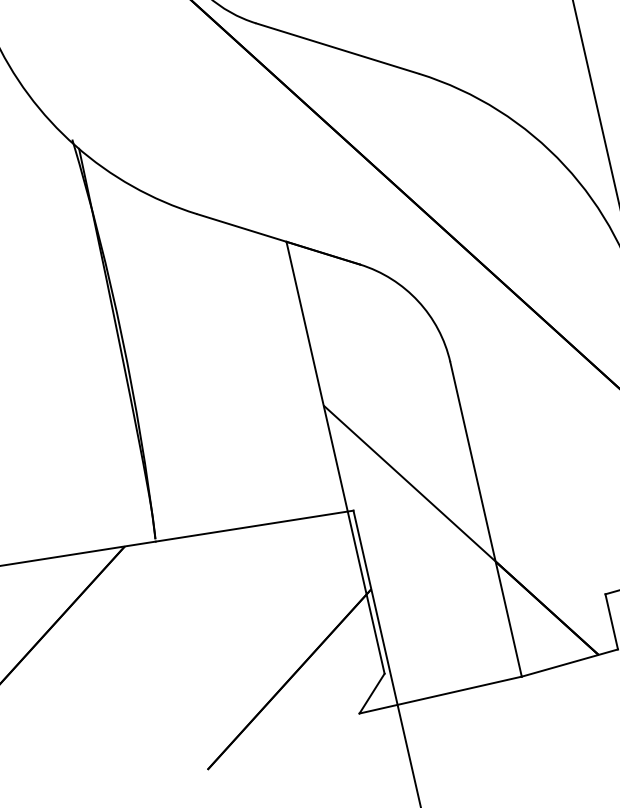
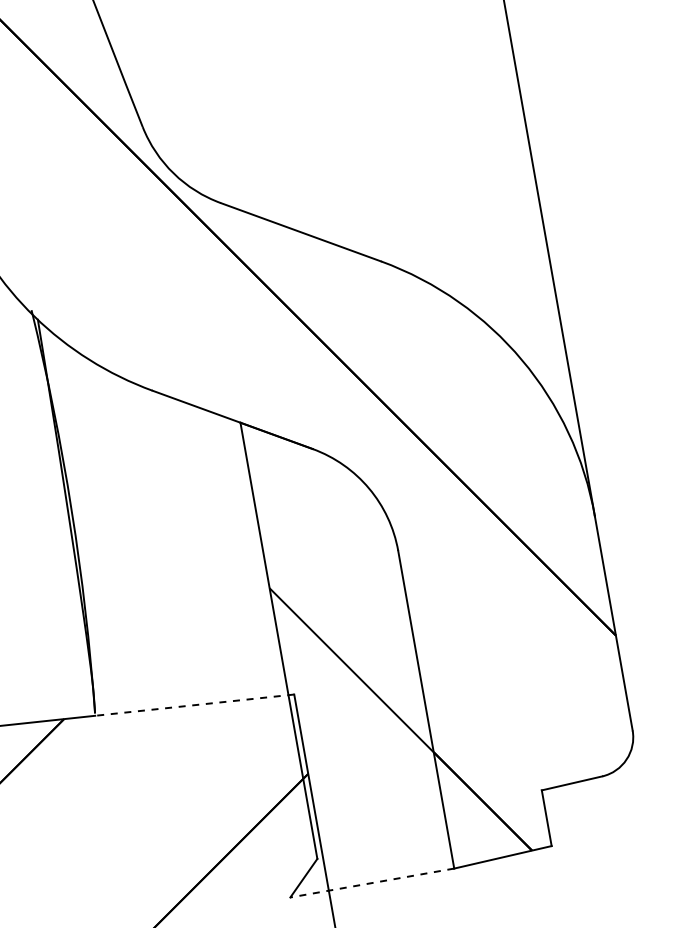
line: (254, 526) -> (194, 705), solid -> dashed
line: (439, 695) -> (371, 883), solid -> dashed

